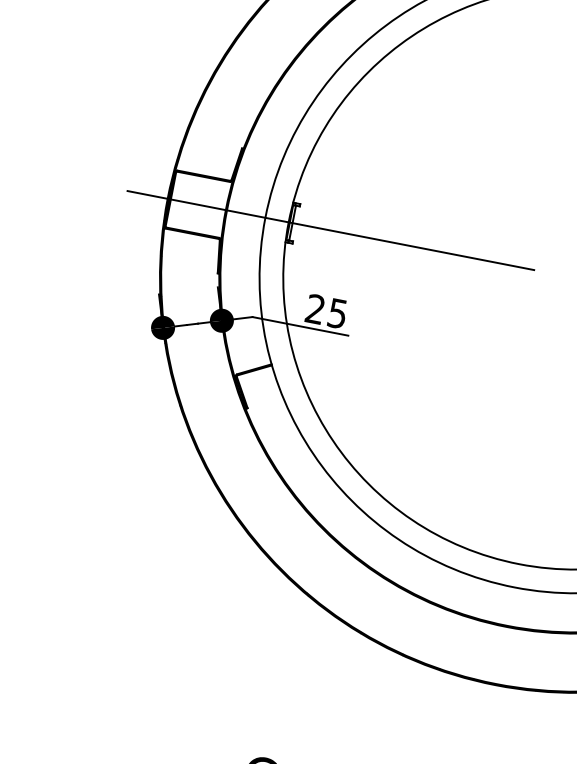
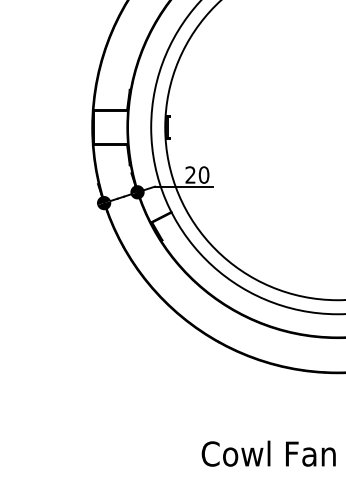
line: (330, 230) -> (190, 127), removed
text: (336, 312) -> (203, 174), 25 -> 20

